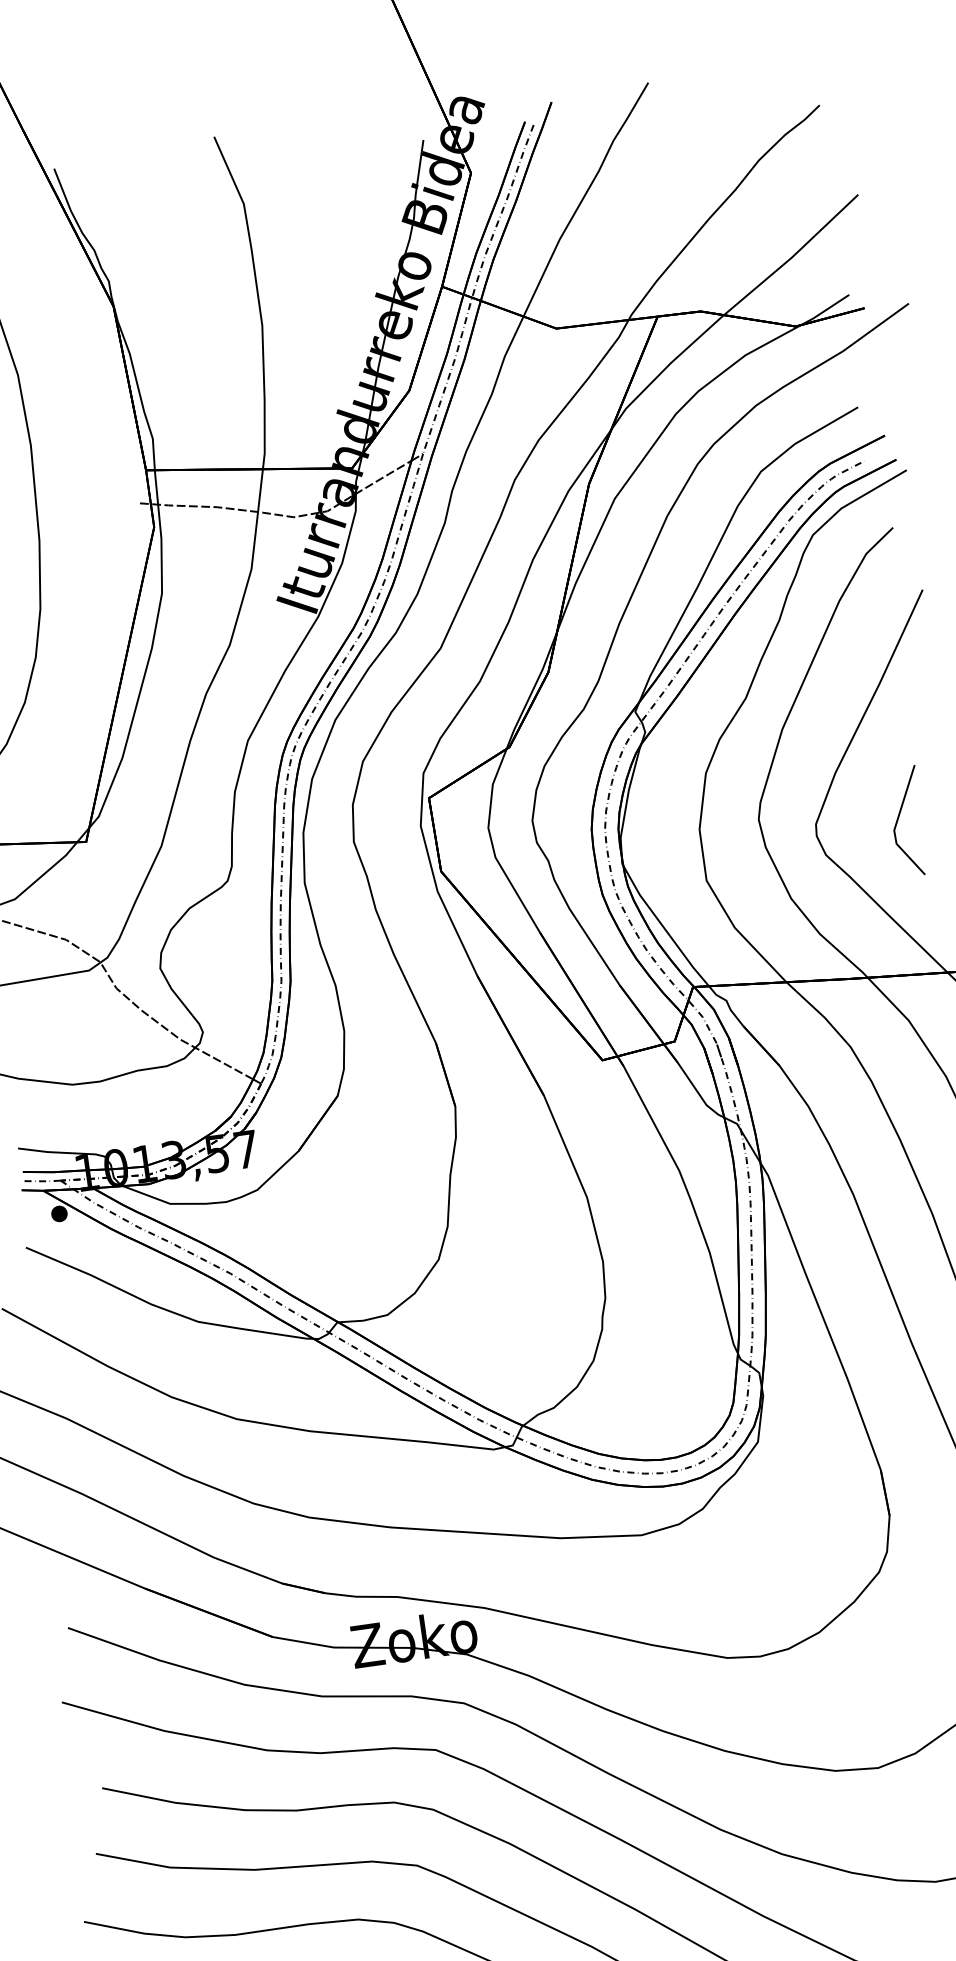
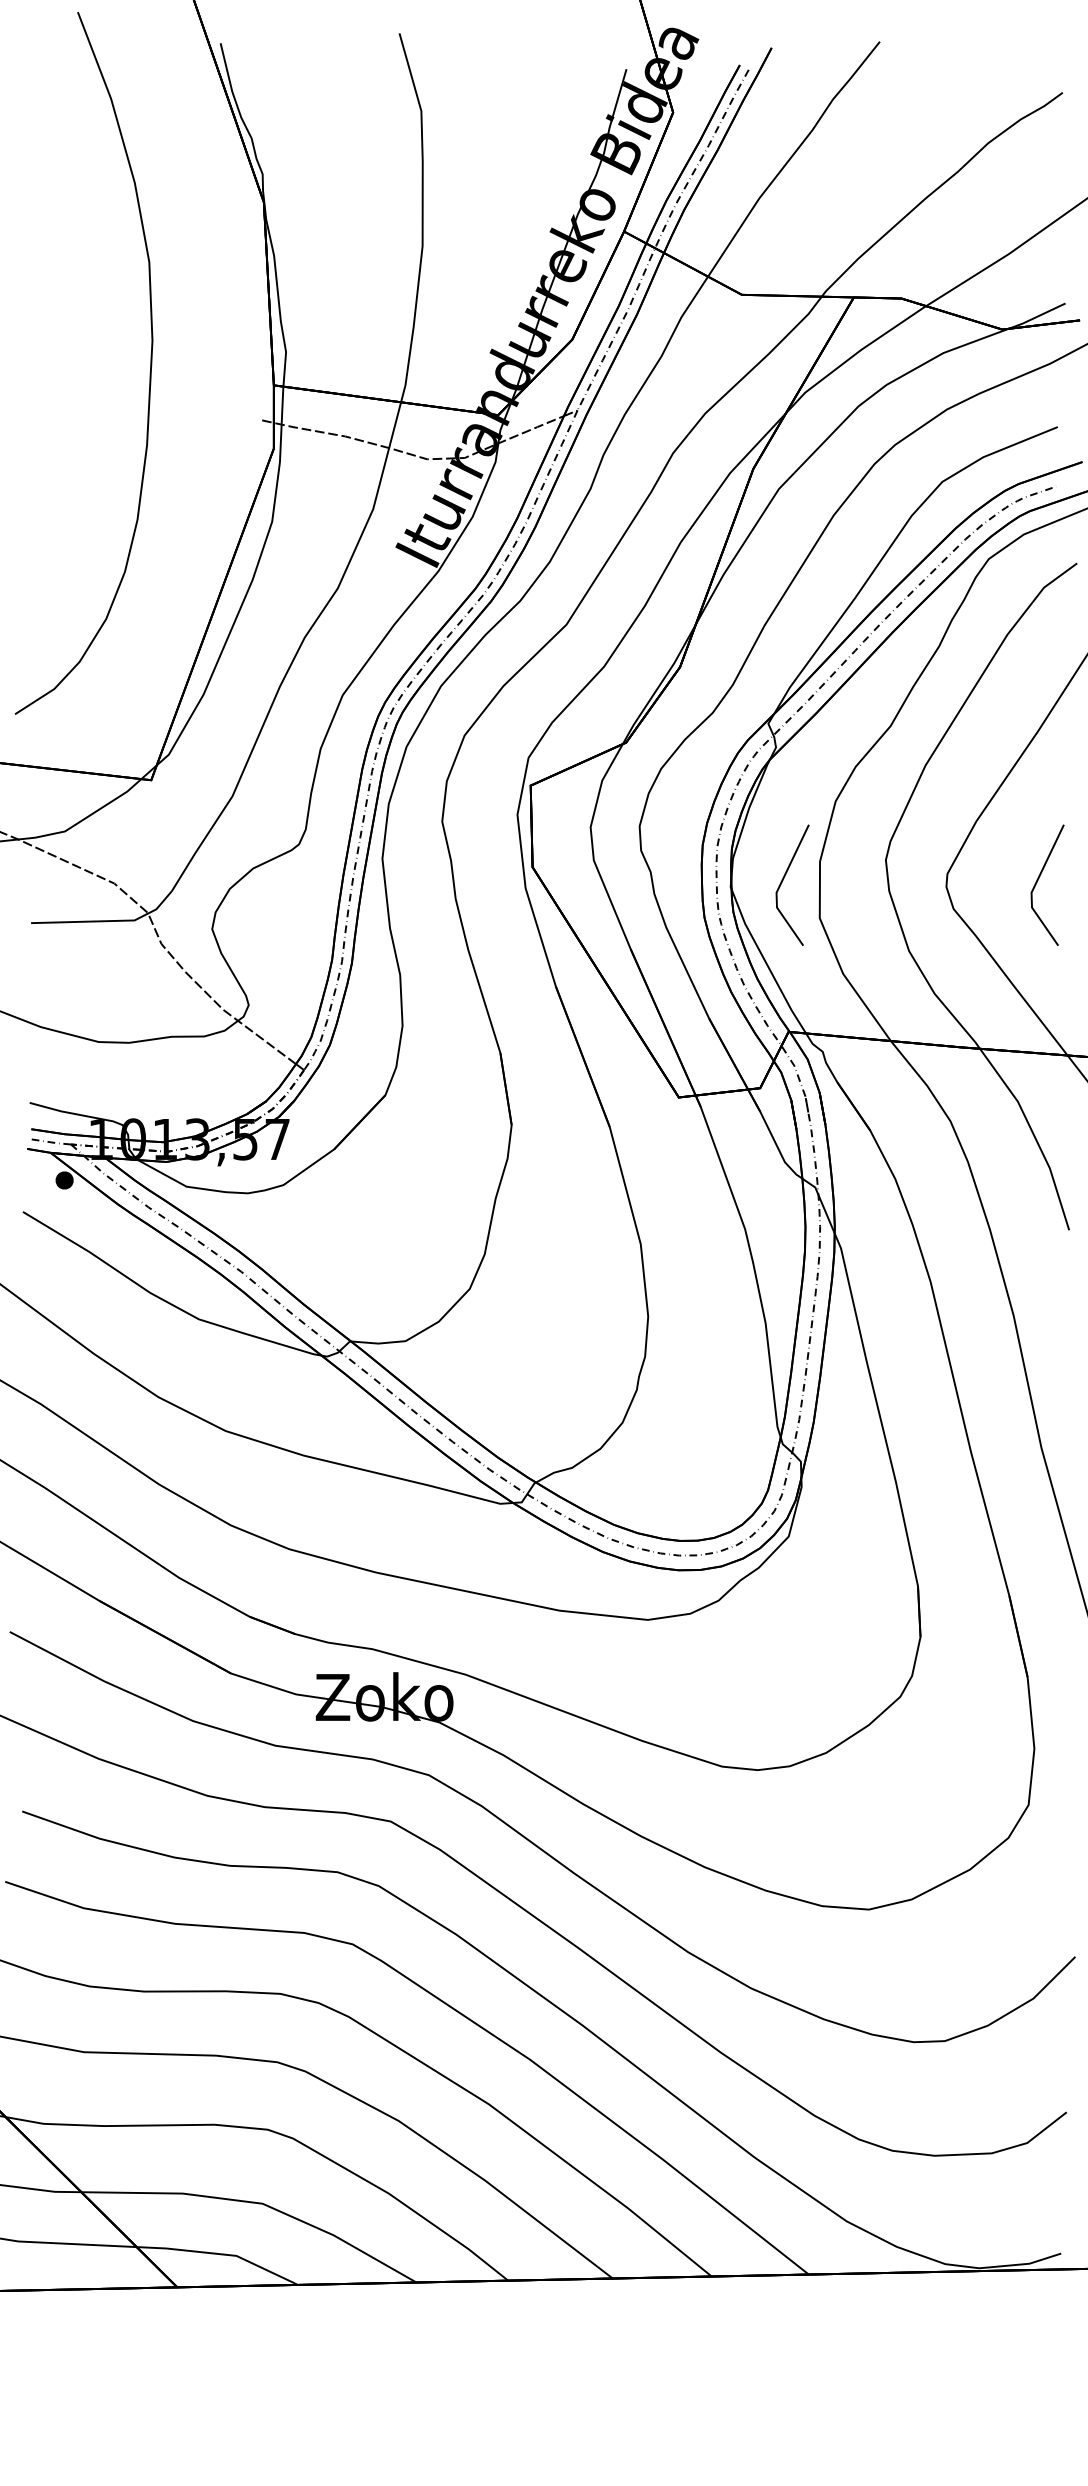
line: (669, 851) -> (783, 880), added

